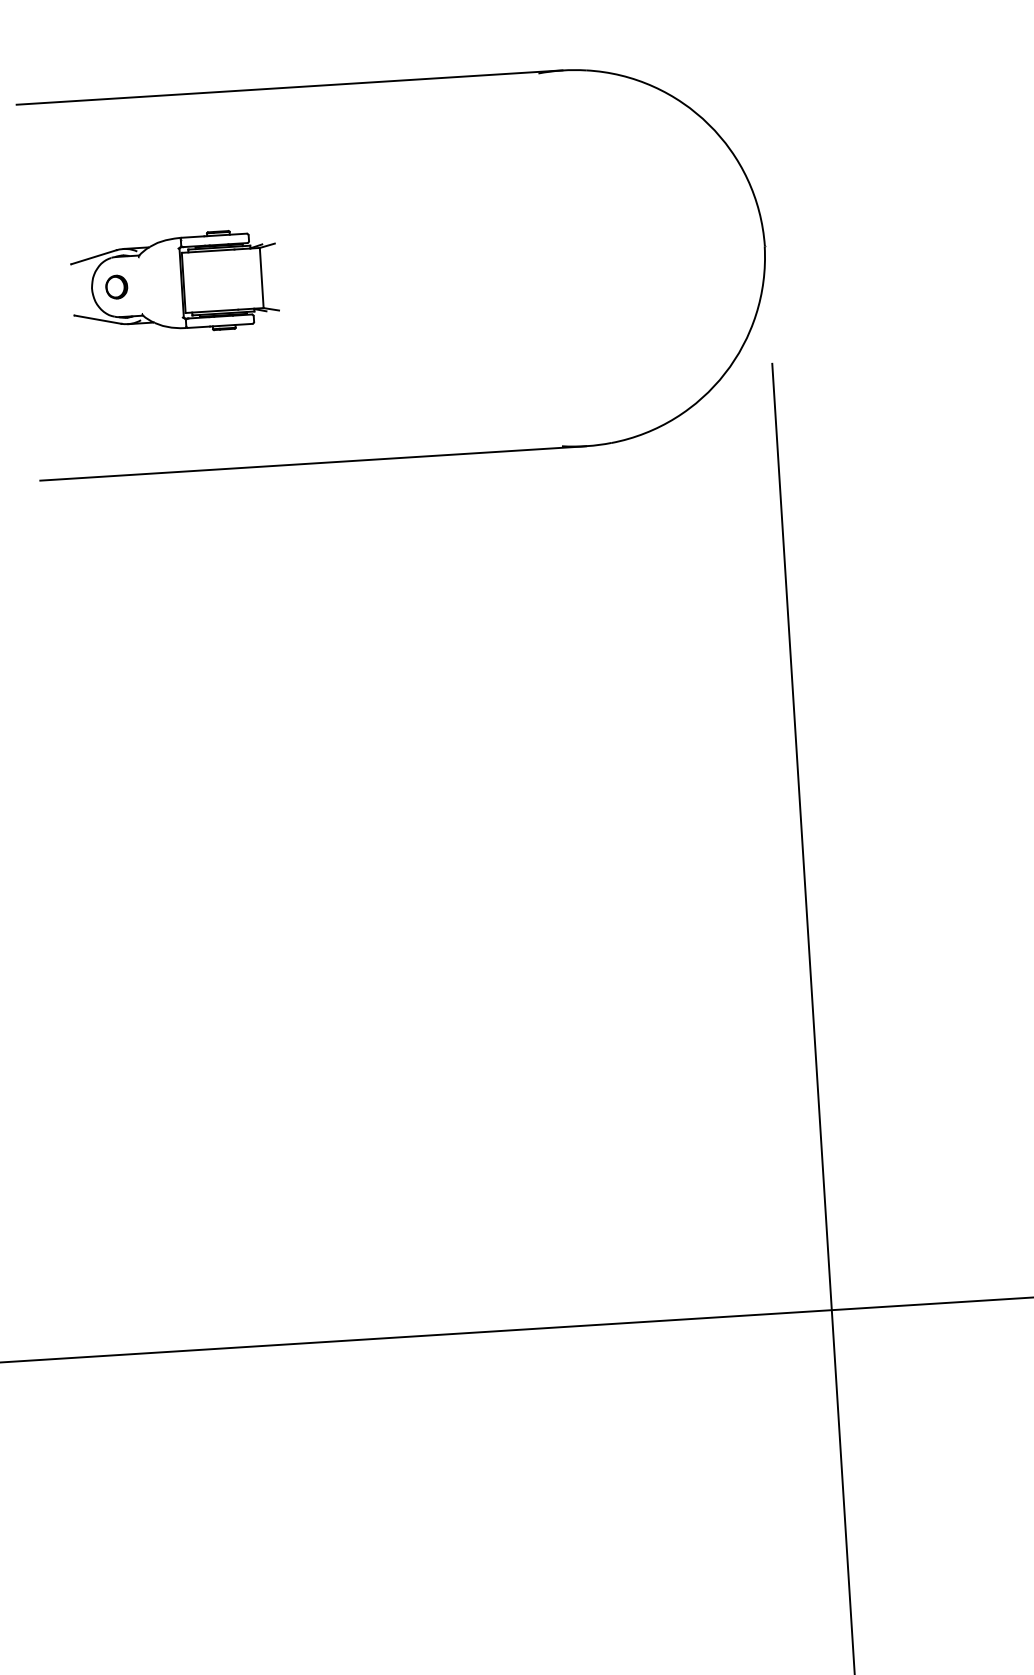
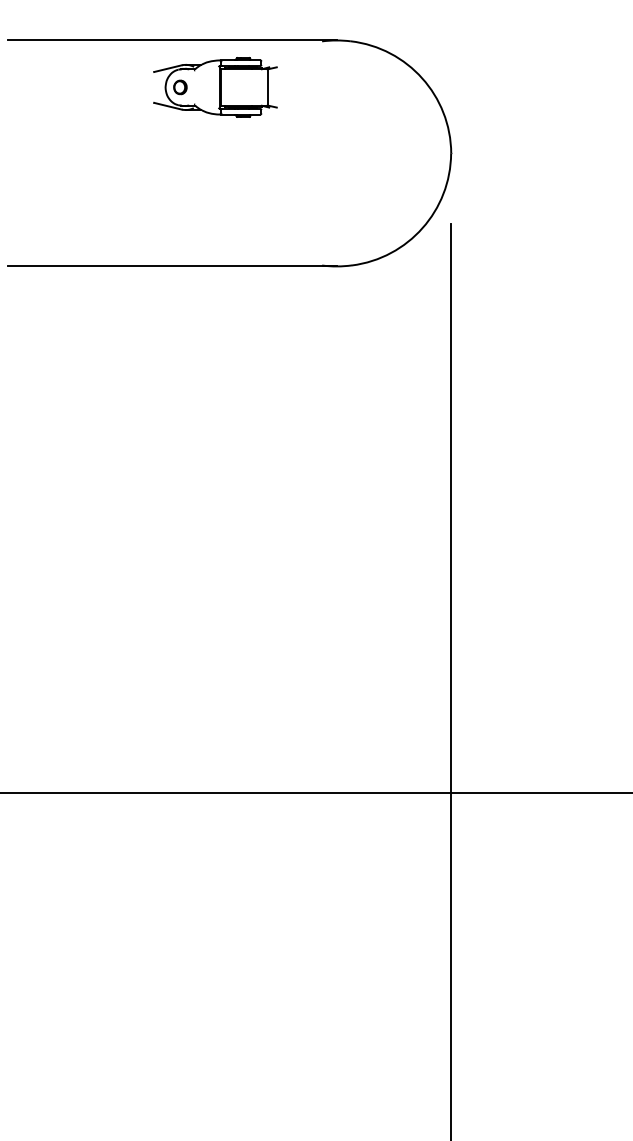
part: (175, 283) -> (215, 87), moved

